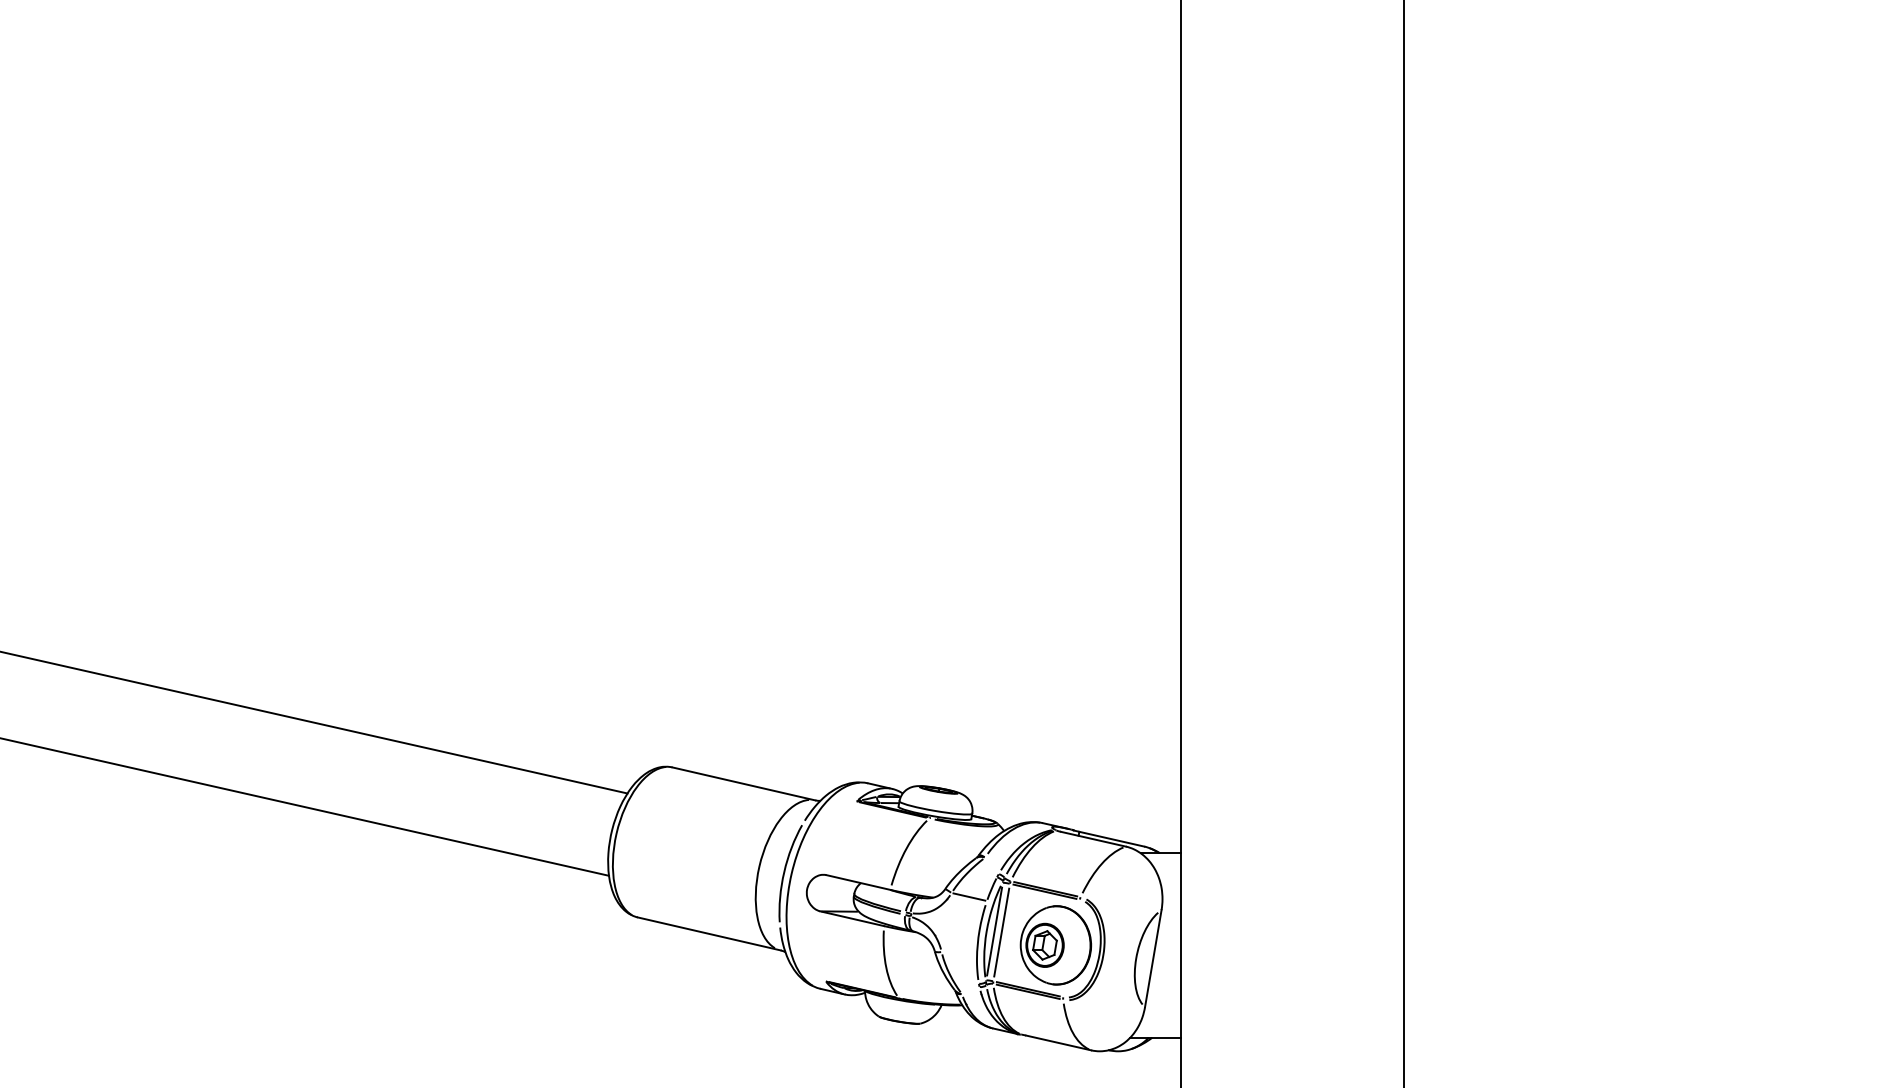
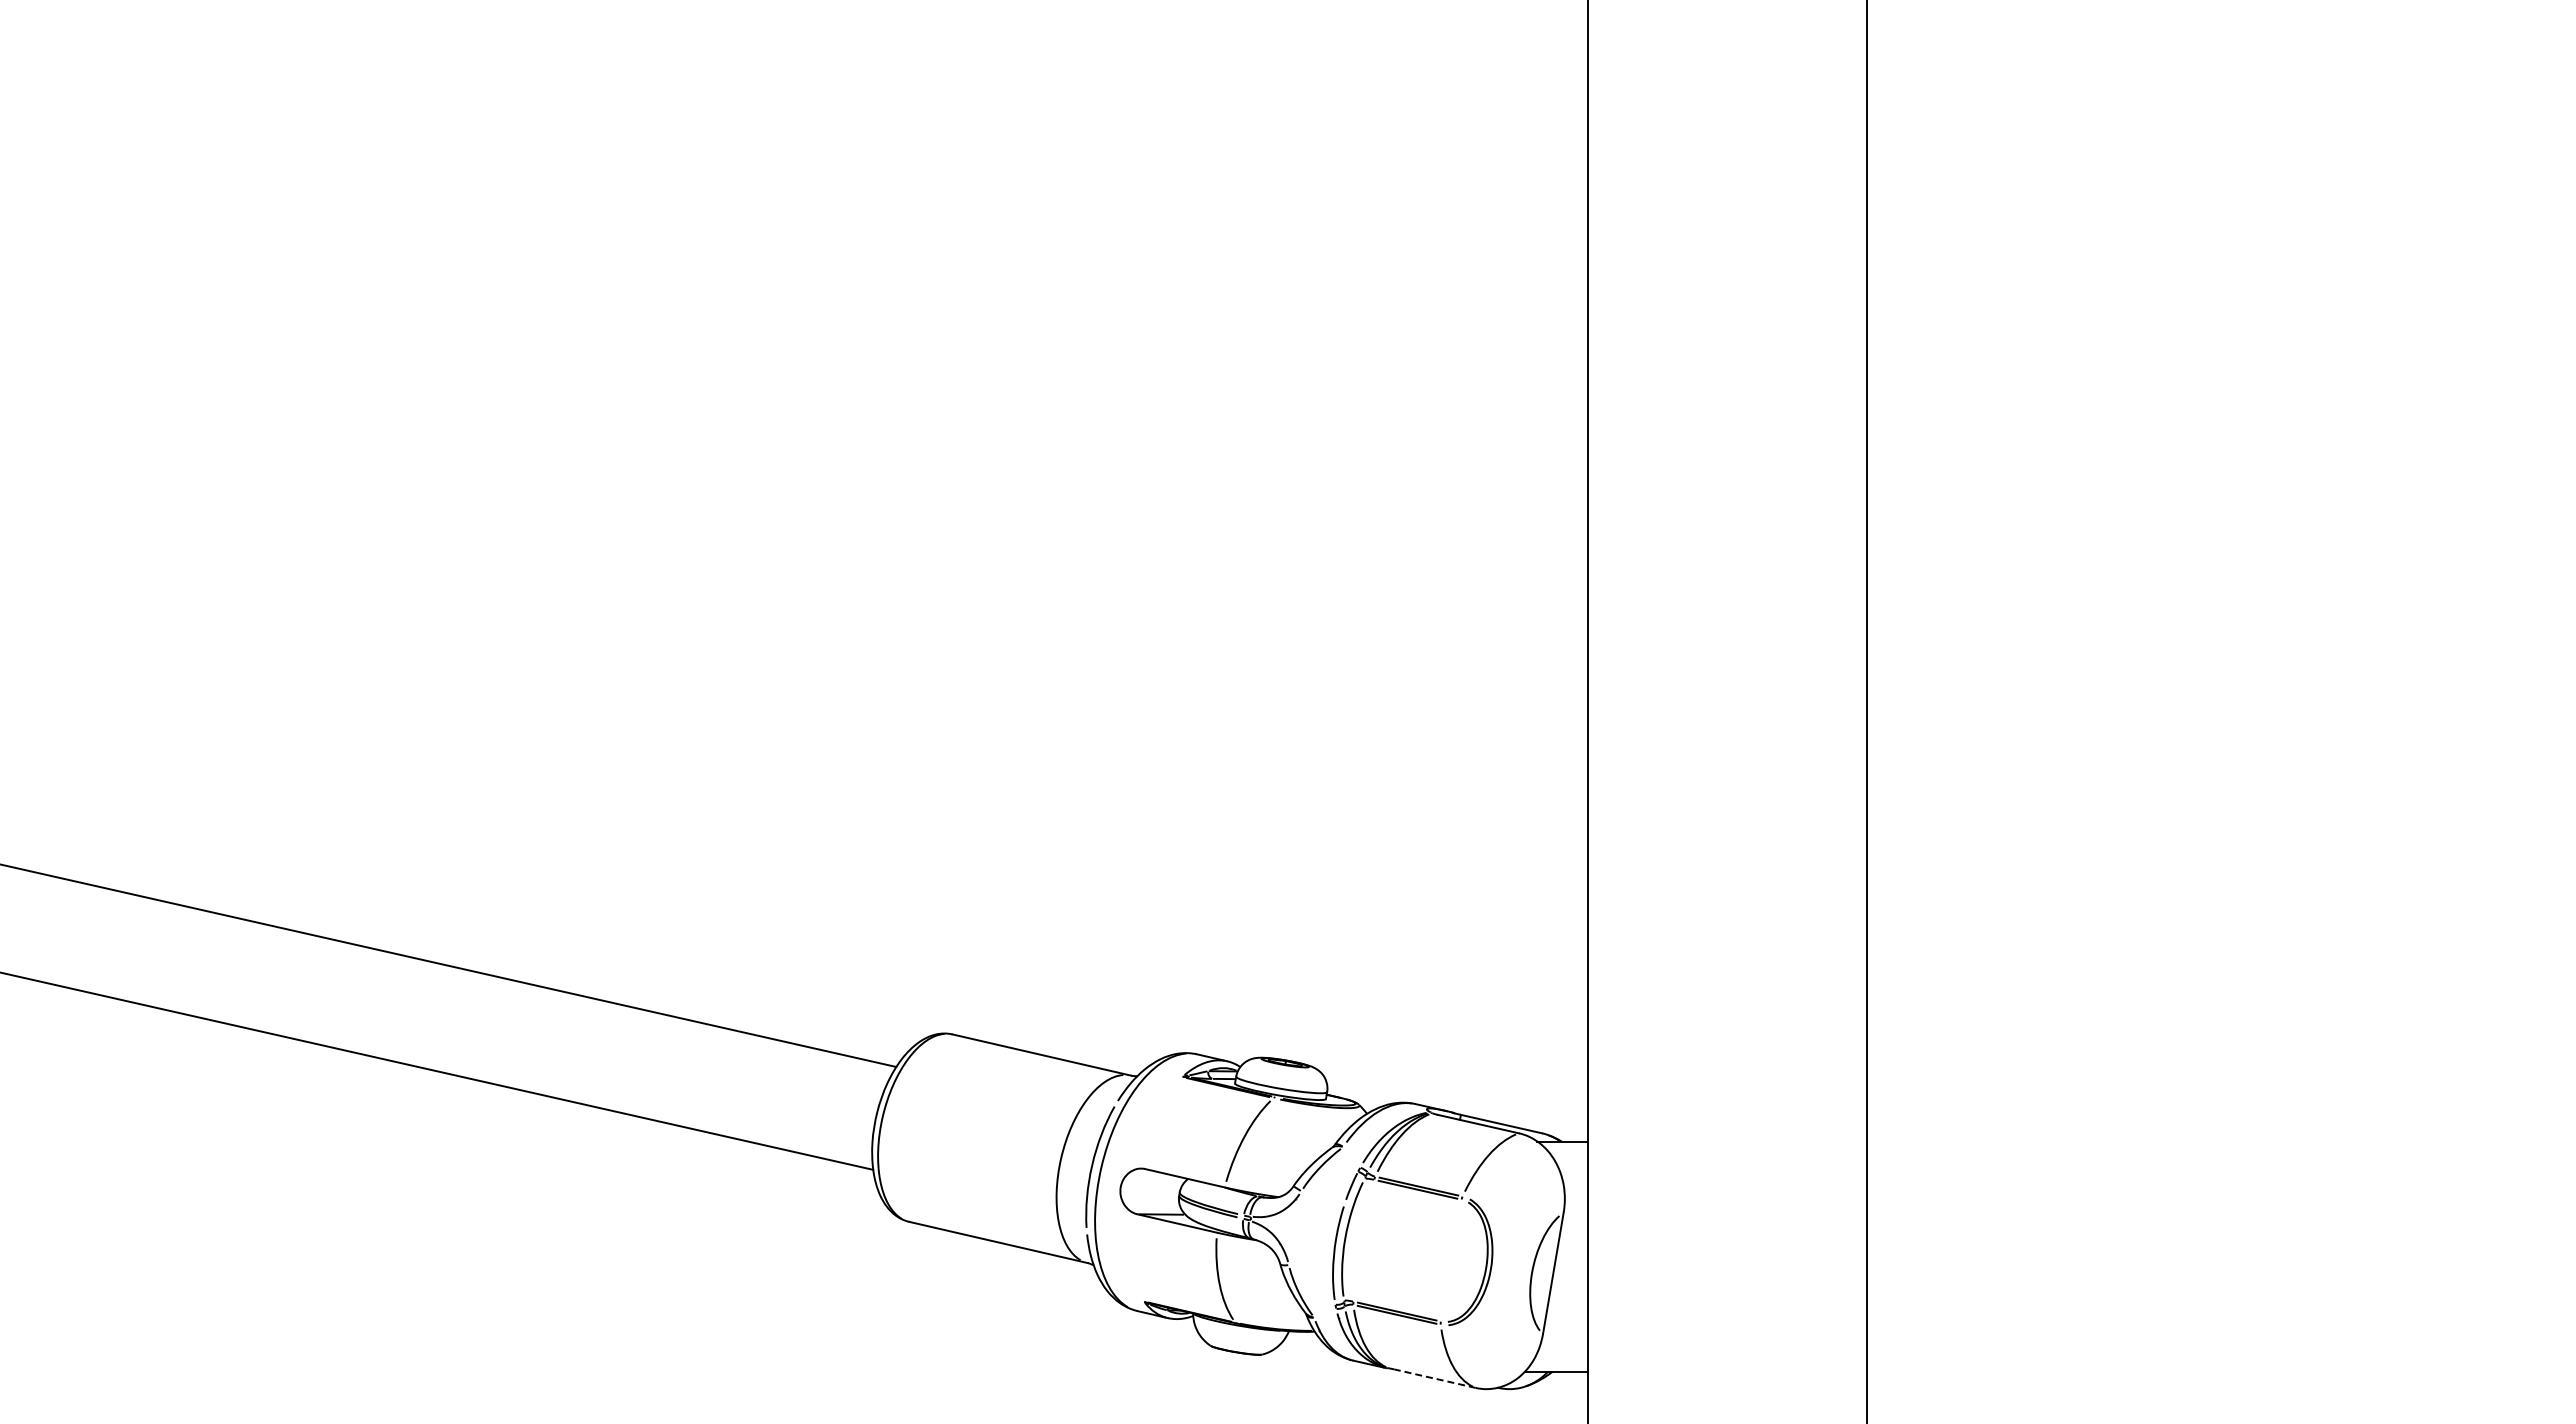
line: (969, 896) -> (1323, 1195), removed
line: (994, 931) -> (1354, 1239), removed
line: (1001, 932) -> (1363, 1240), removed
part: (1055, 945) -> (1431, 1256), removed
line: (1058, 1042) -> (1435, 1378), solid -> dashed

